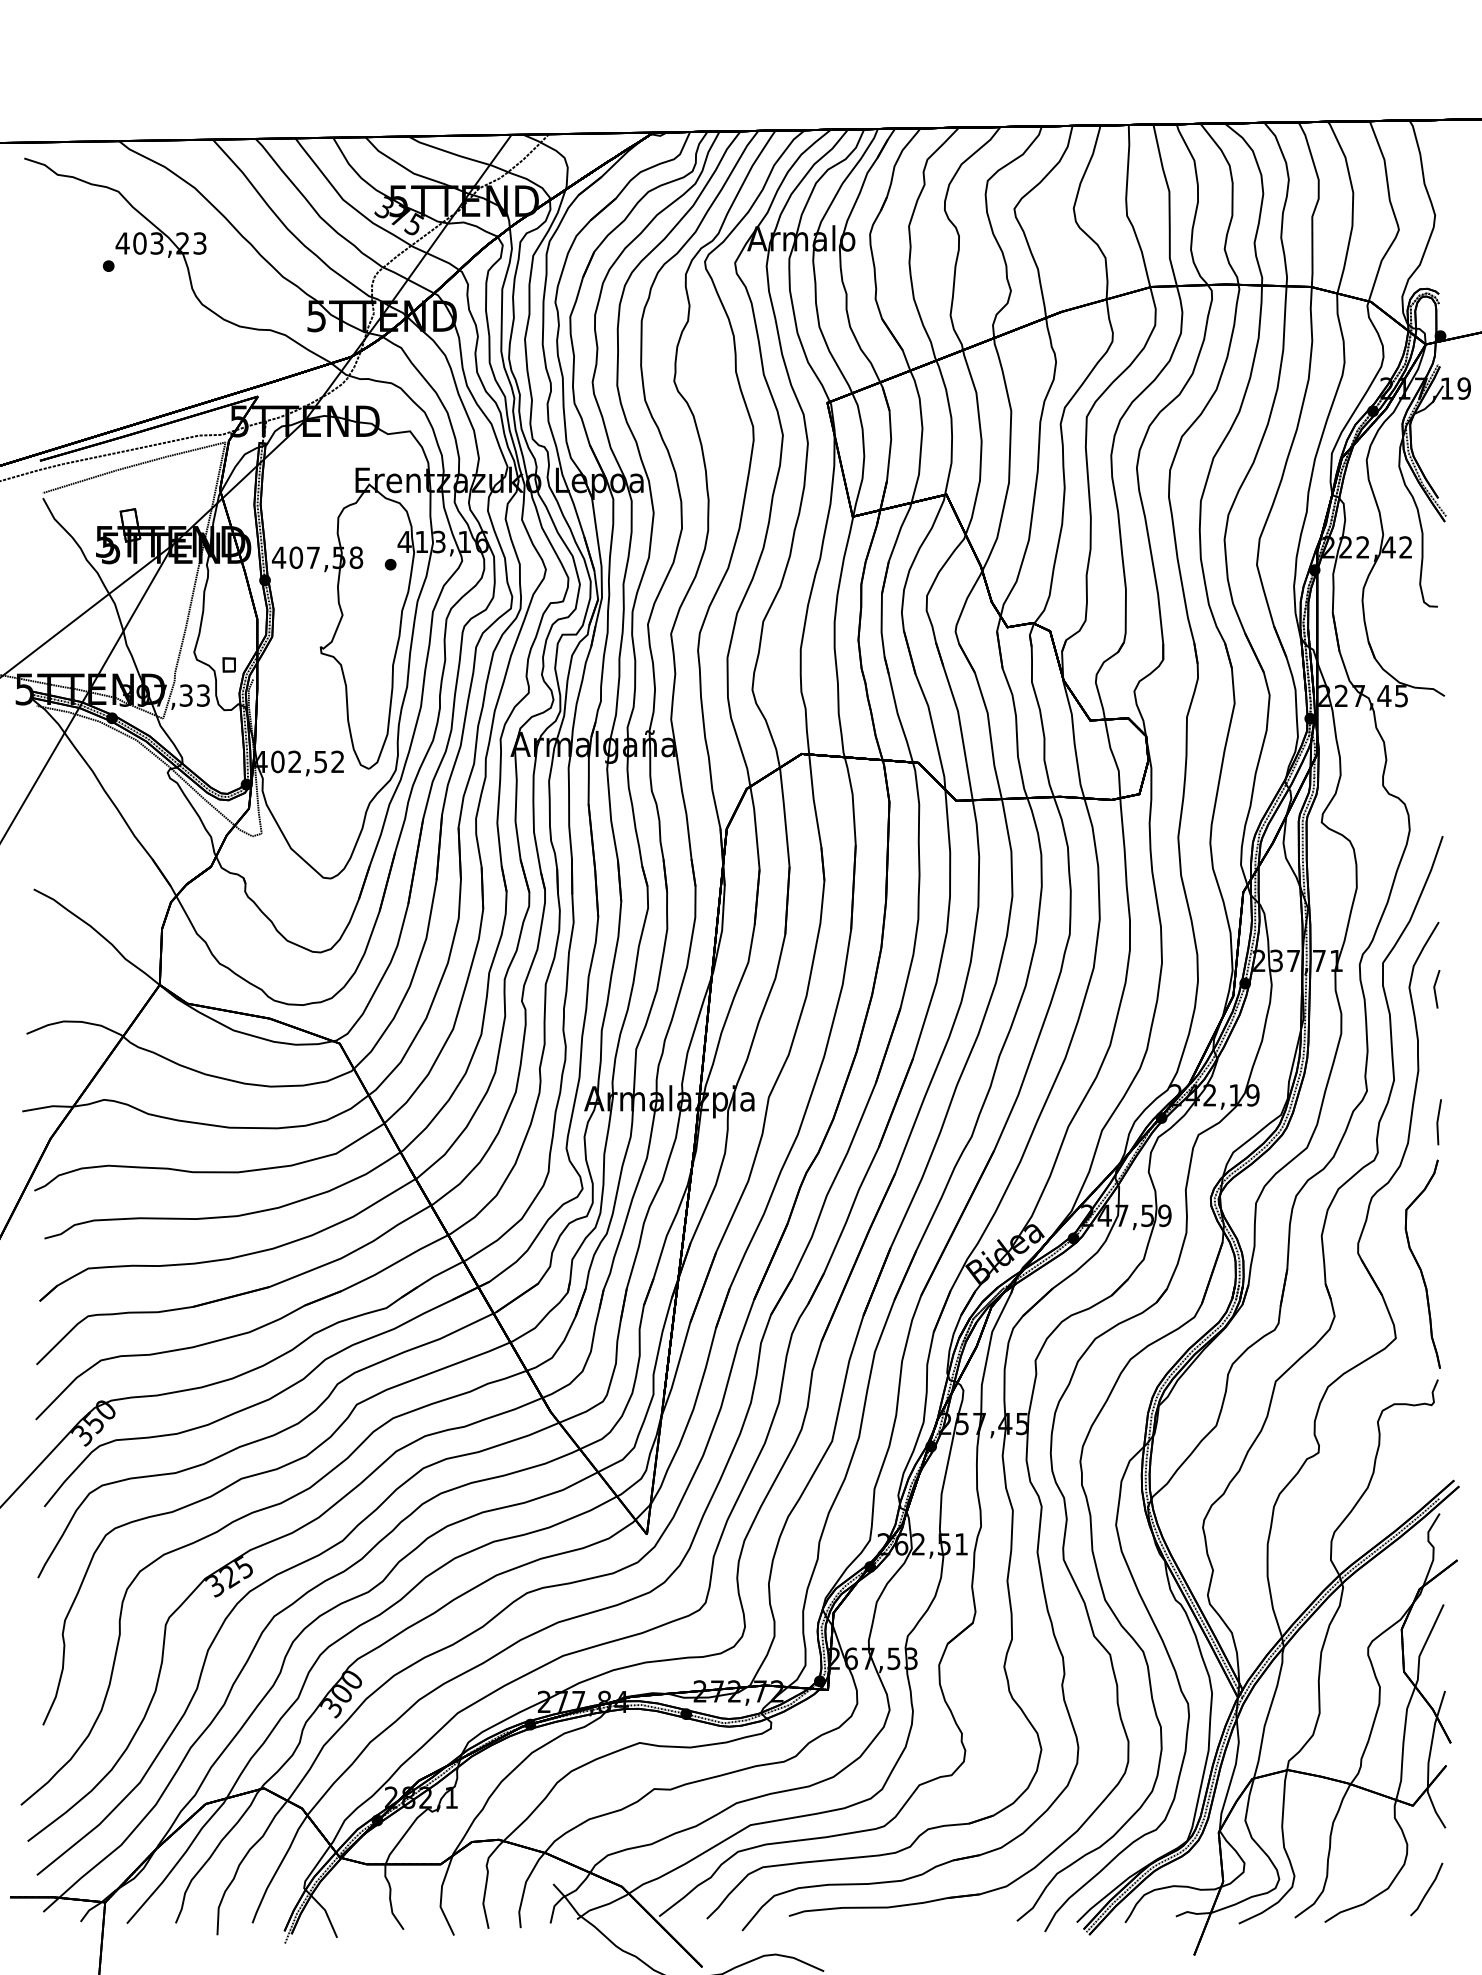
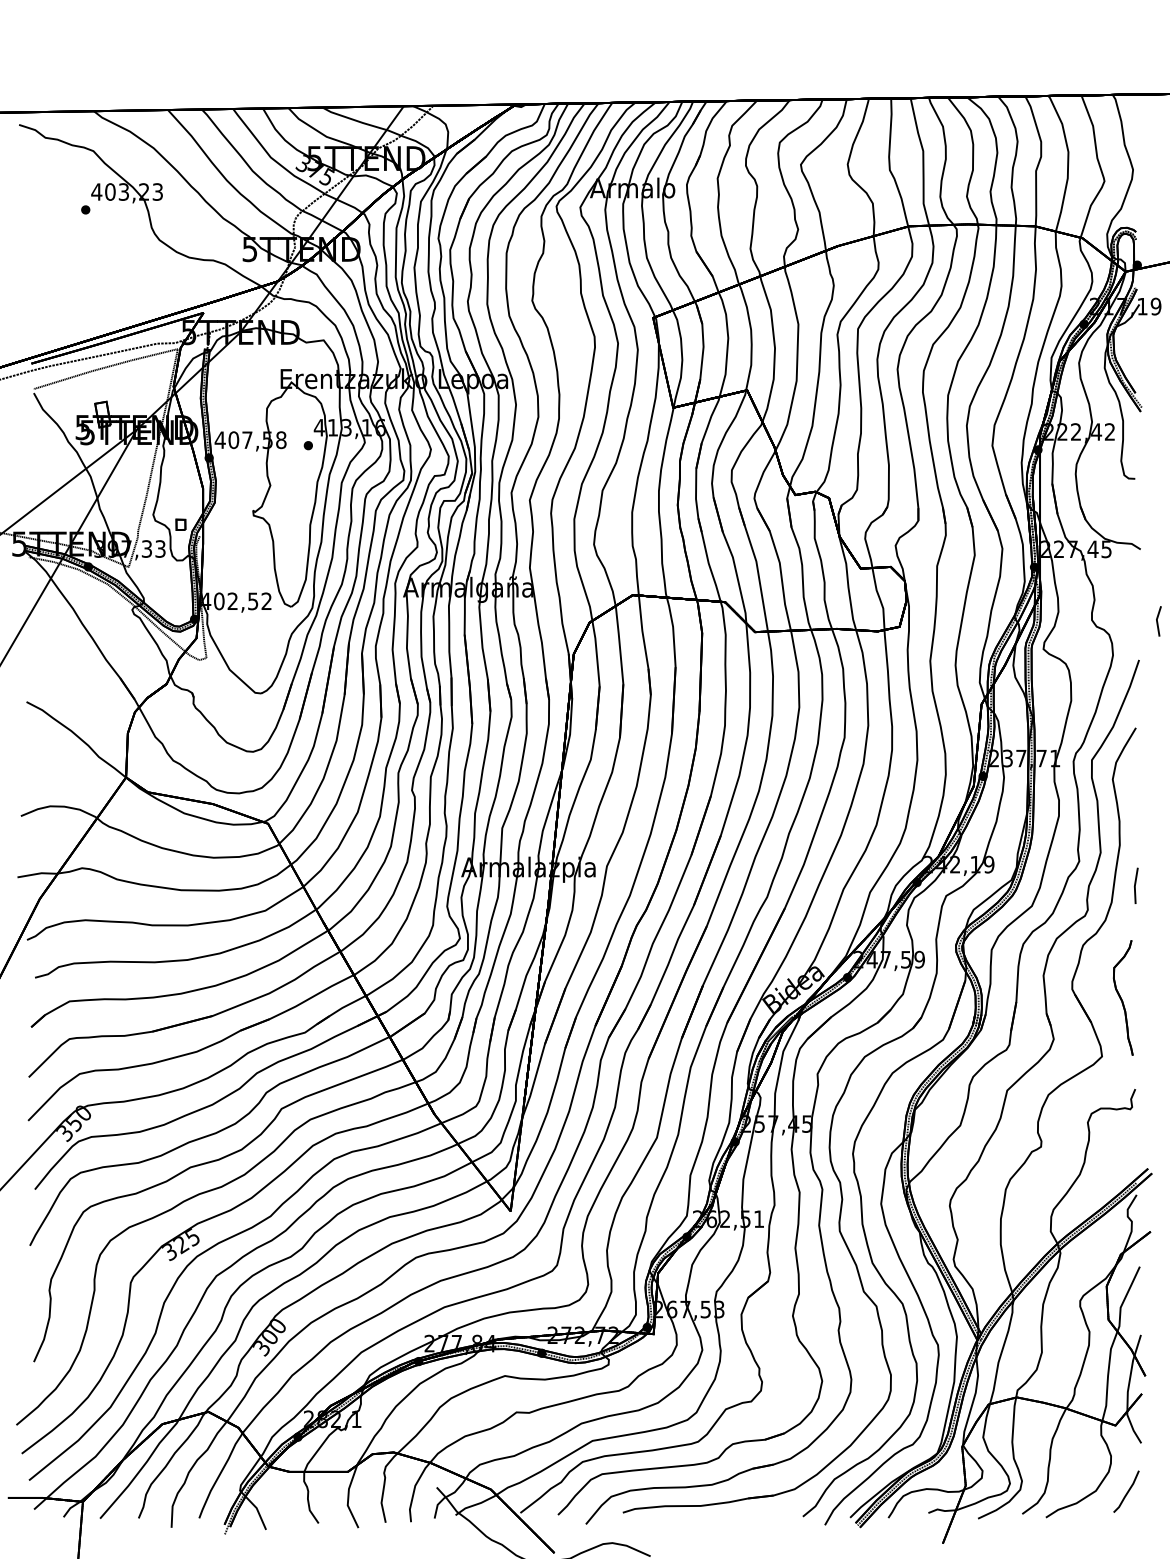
line: (1435, 989) -> (1157, 621), moved
part: (1422, 1263) -> (1123, 997), size x0.7

